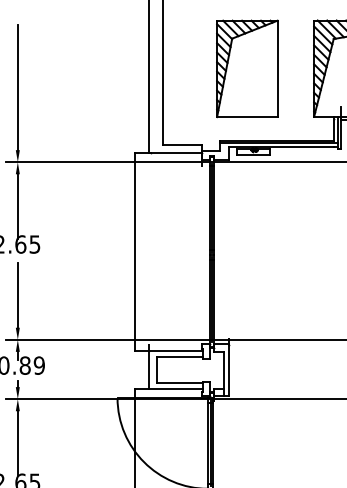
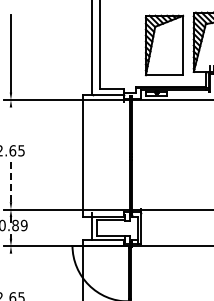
part: (247, 68) -> (164, 45), moved
line: (17, 206) -> (10, 127), removed
line: (17, 295) -> (10, 182), solid -> dashed
line: (17, 443) -> (10, 273), removed

